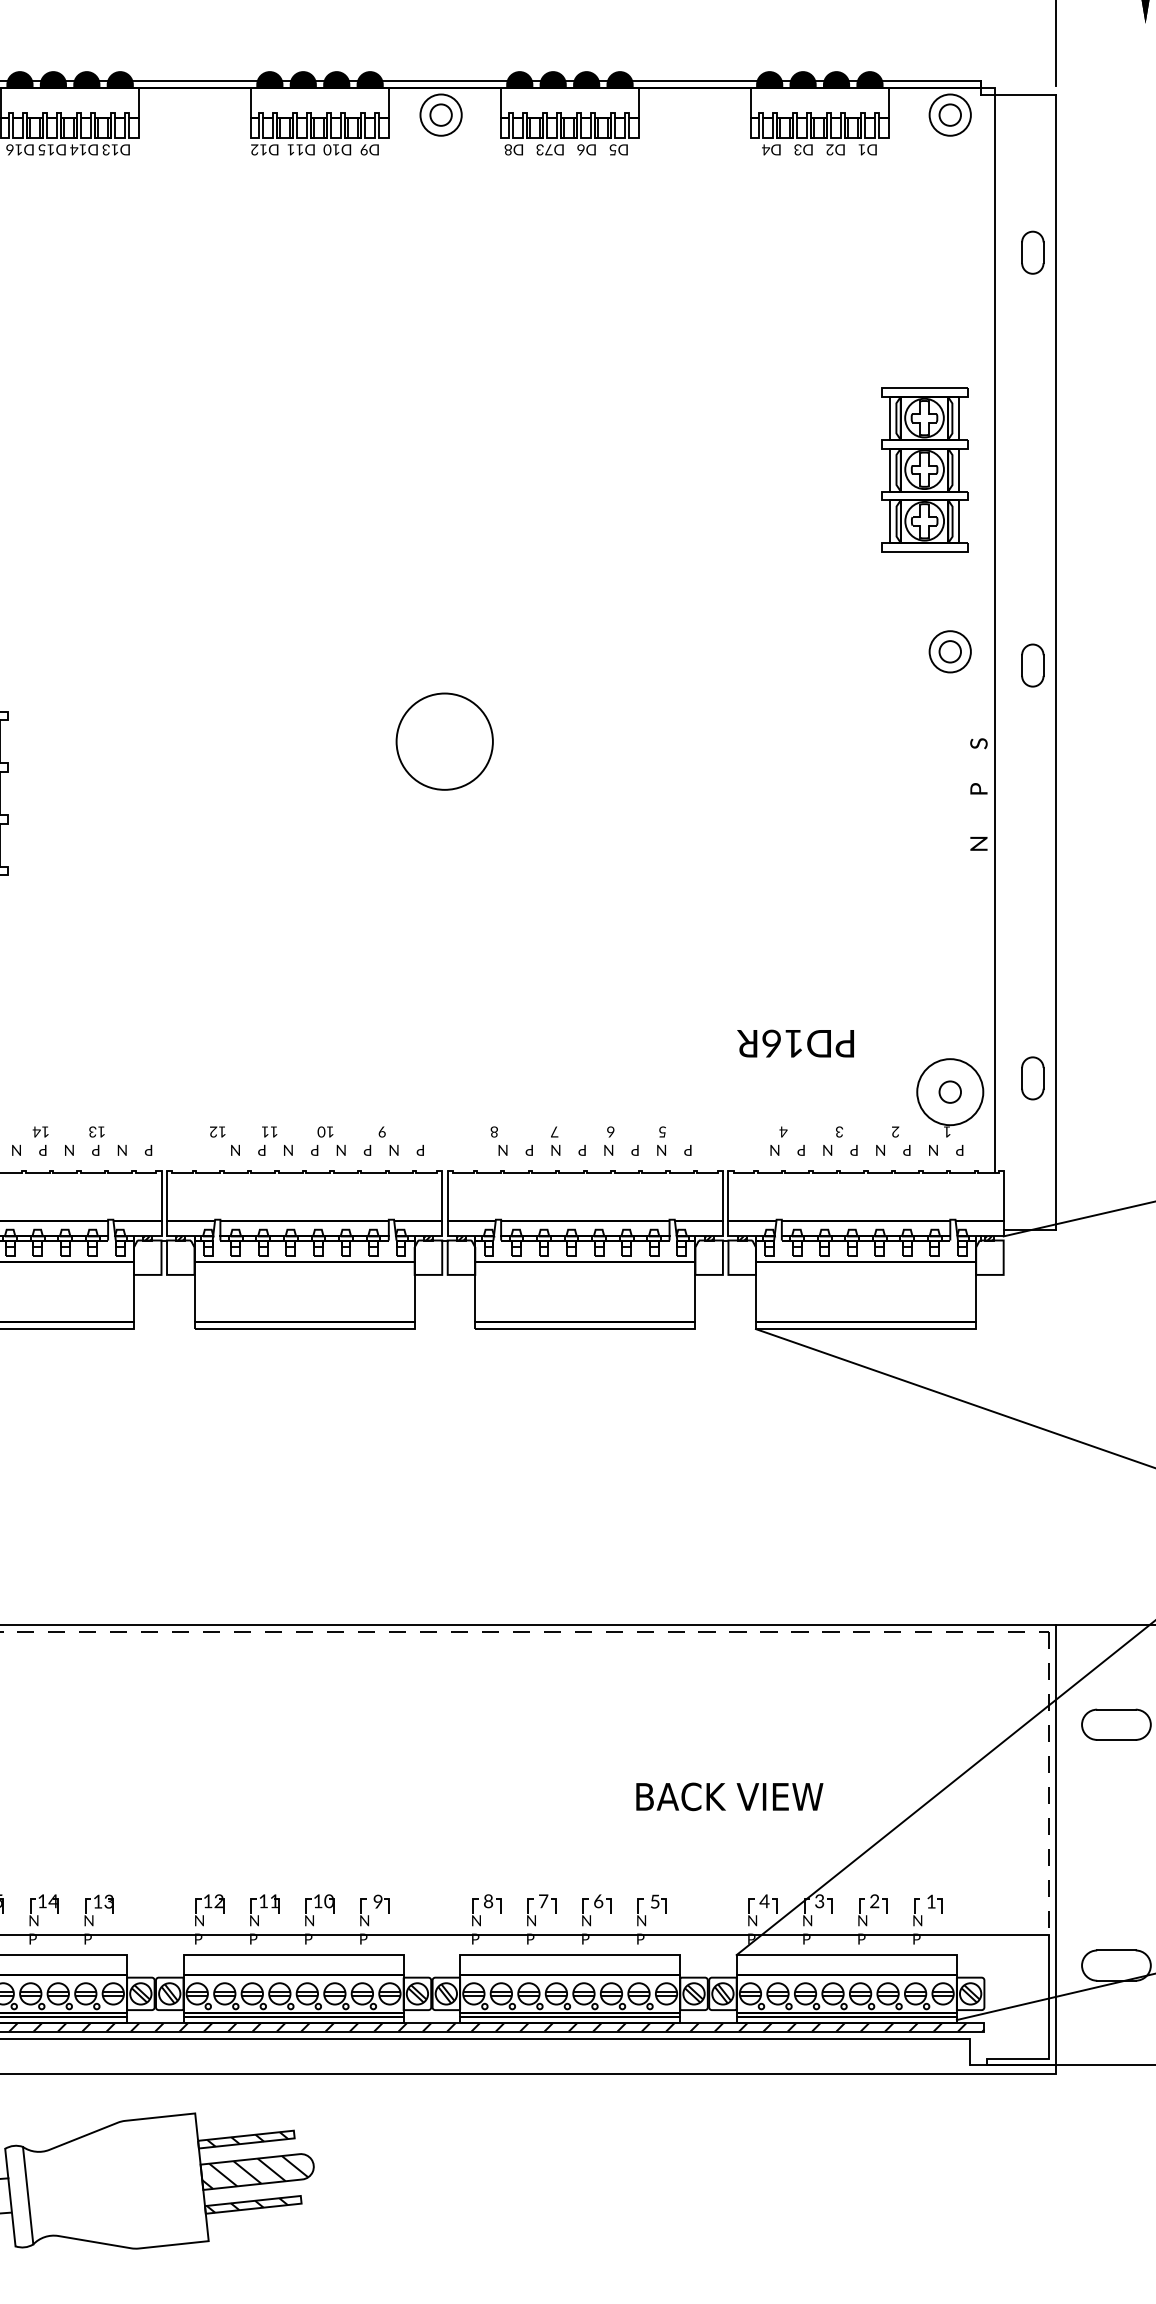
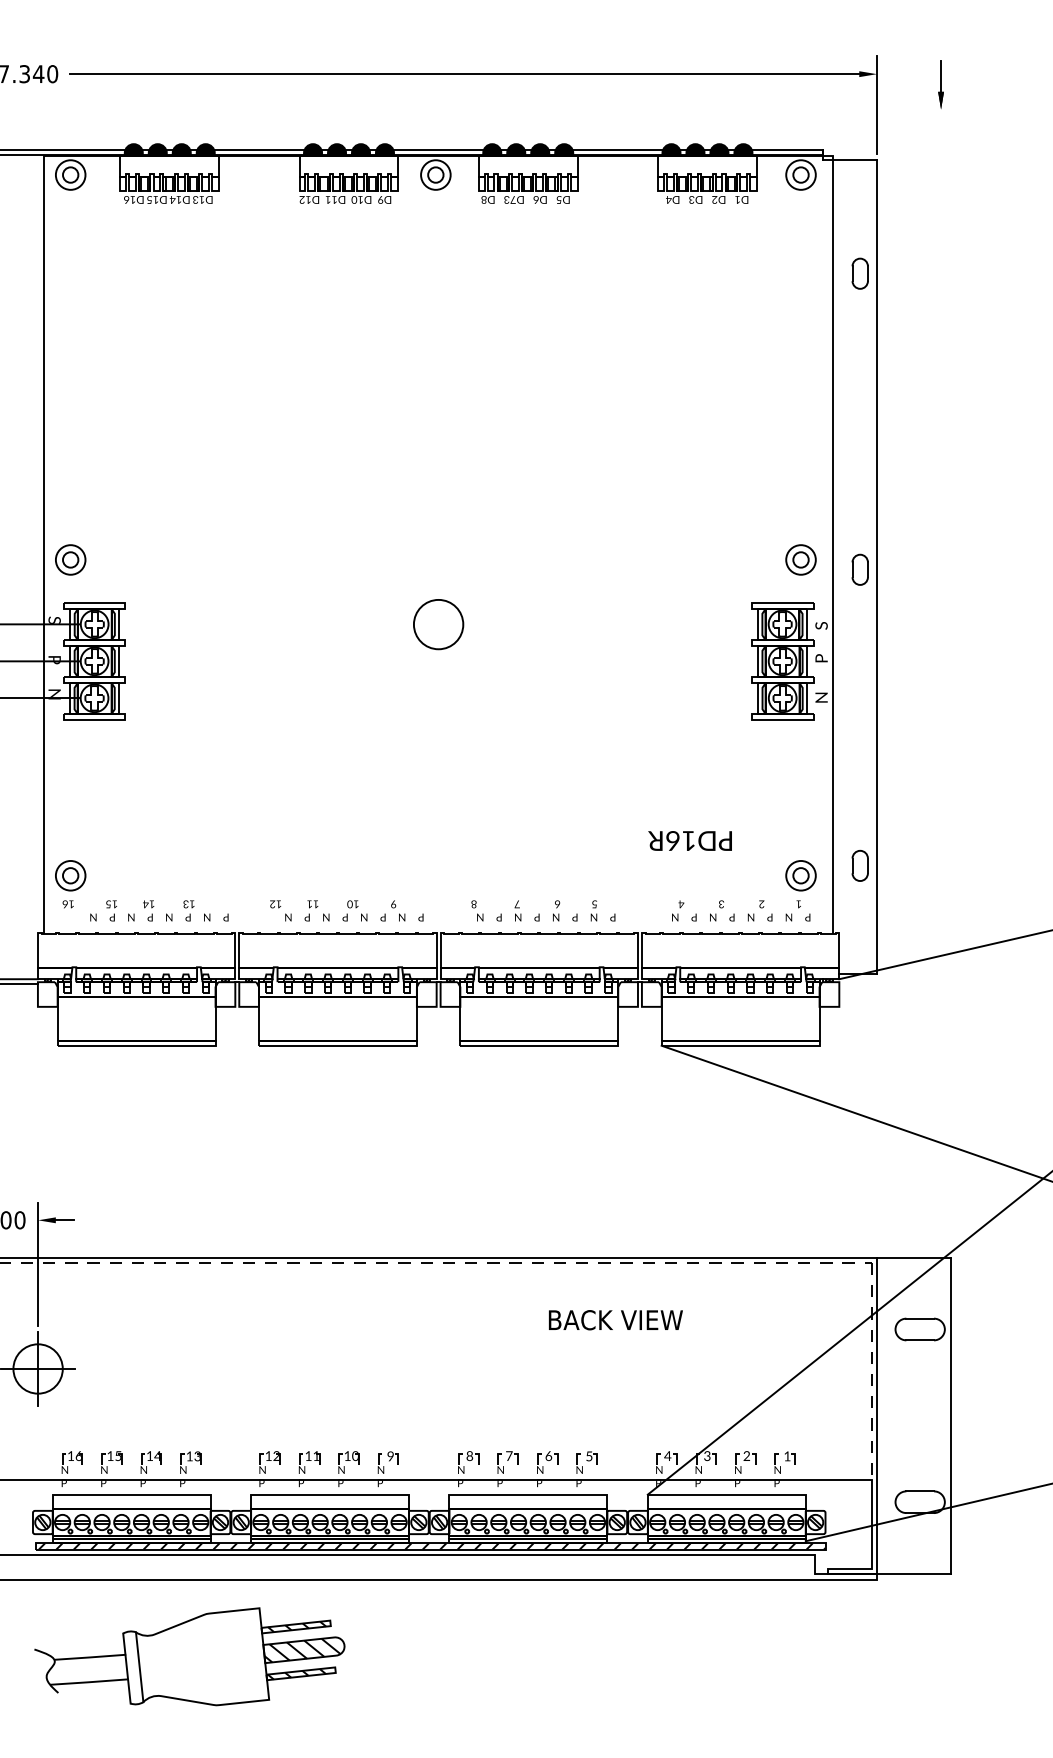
part: (924, 469) -> (782, 661), moved
circle: (444, 741) -> (438, 624), size x0.71
circle: (949, 1091) -> (800, 875), size x0.62
text: (729, 1797) -> (615, 1320), moved

